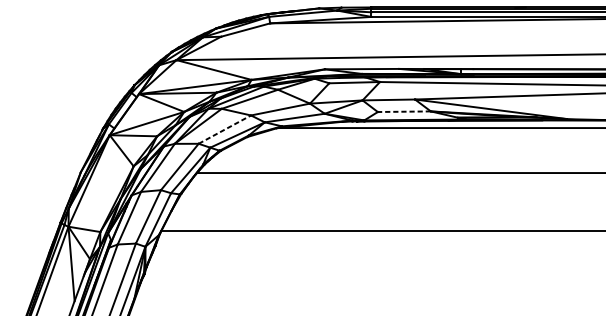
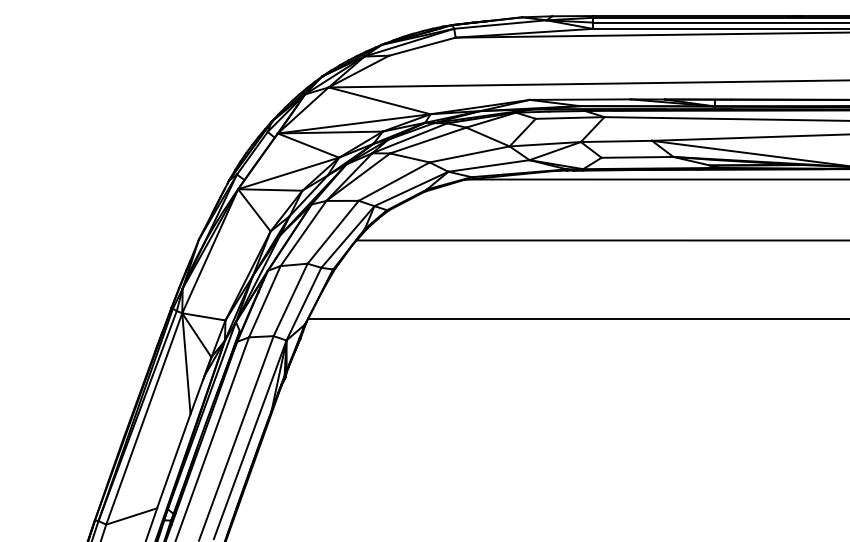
line: (404, 111) -> (637, 157), dashed -> solid
line: (225, 129) -> (394, 181), dashed -> solid

